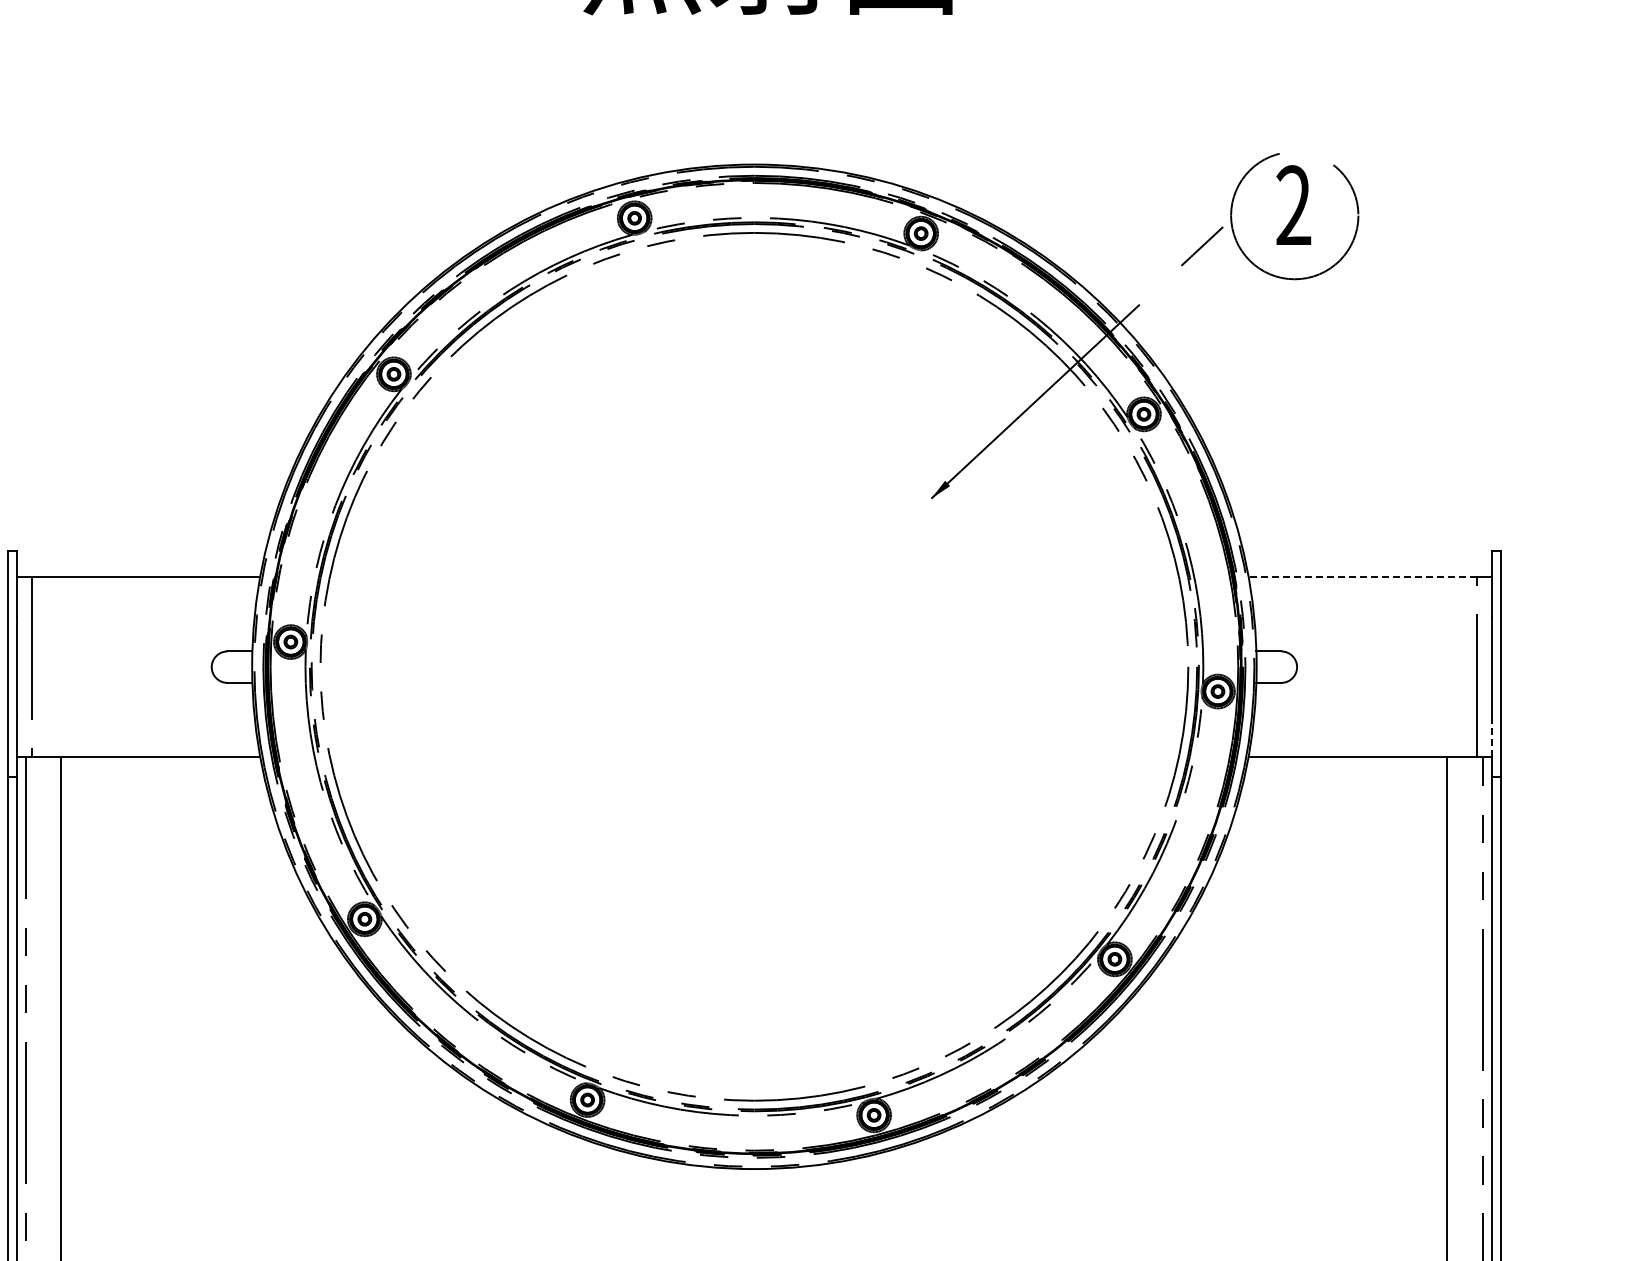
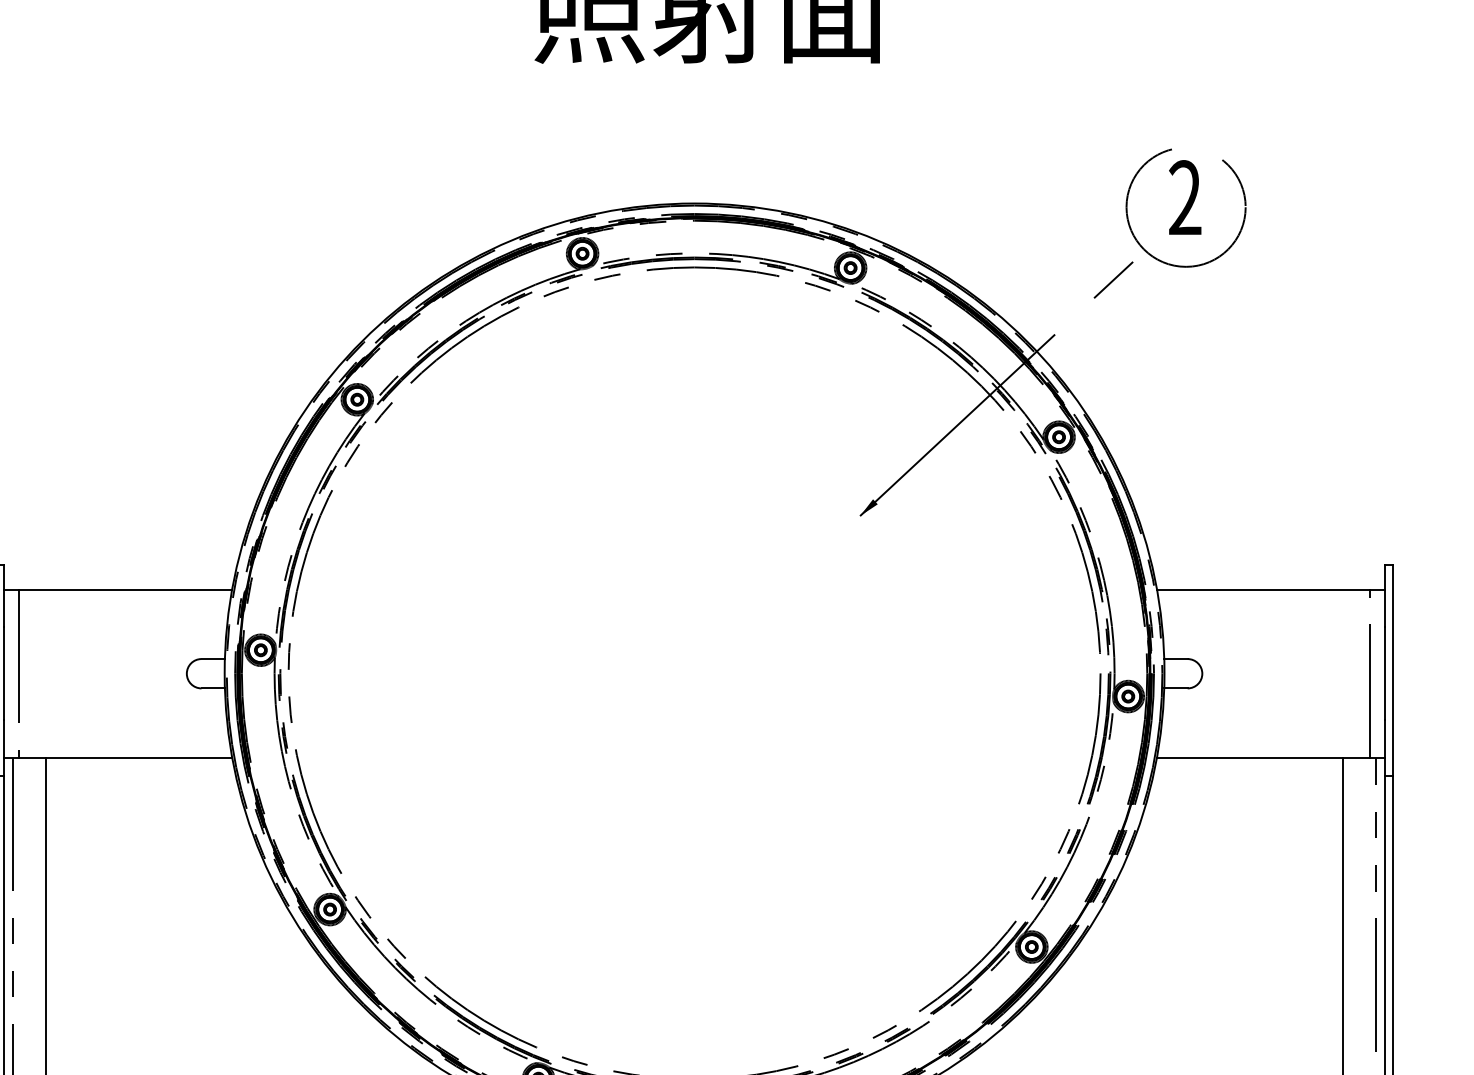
part: (1294, 216) -> (1185, 208), moved
line: (1362, 577) -> (1263, 589), dashed -> solid
line: (1492, 736) -> (1385, 738), dashed -> solid

